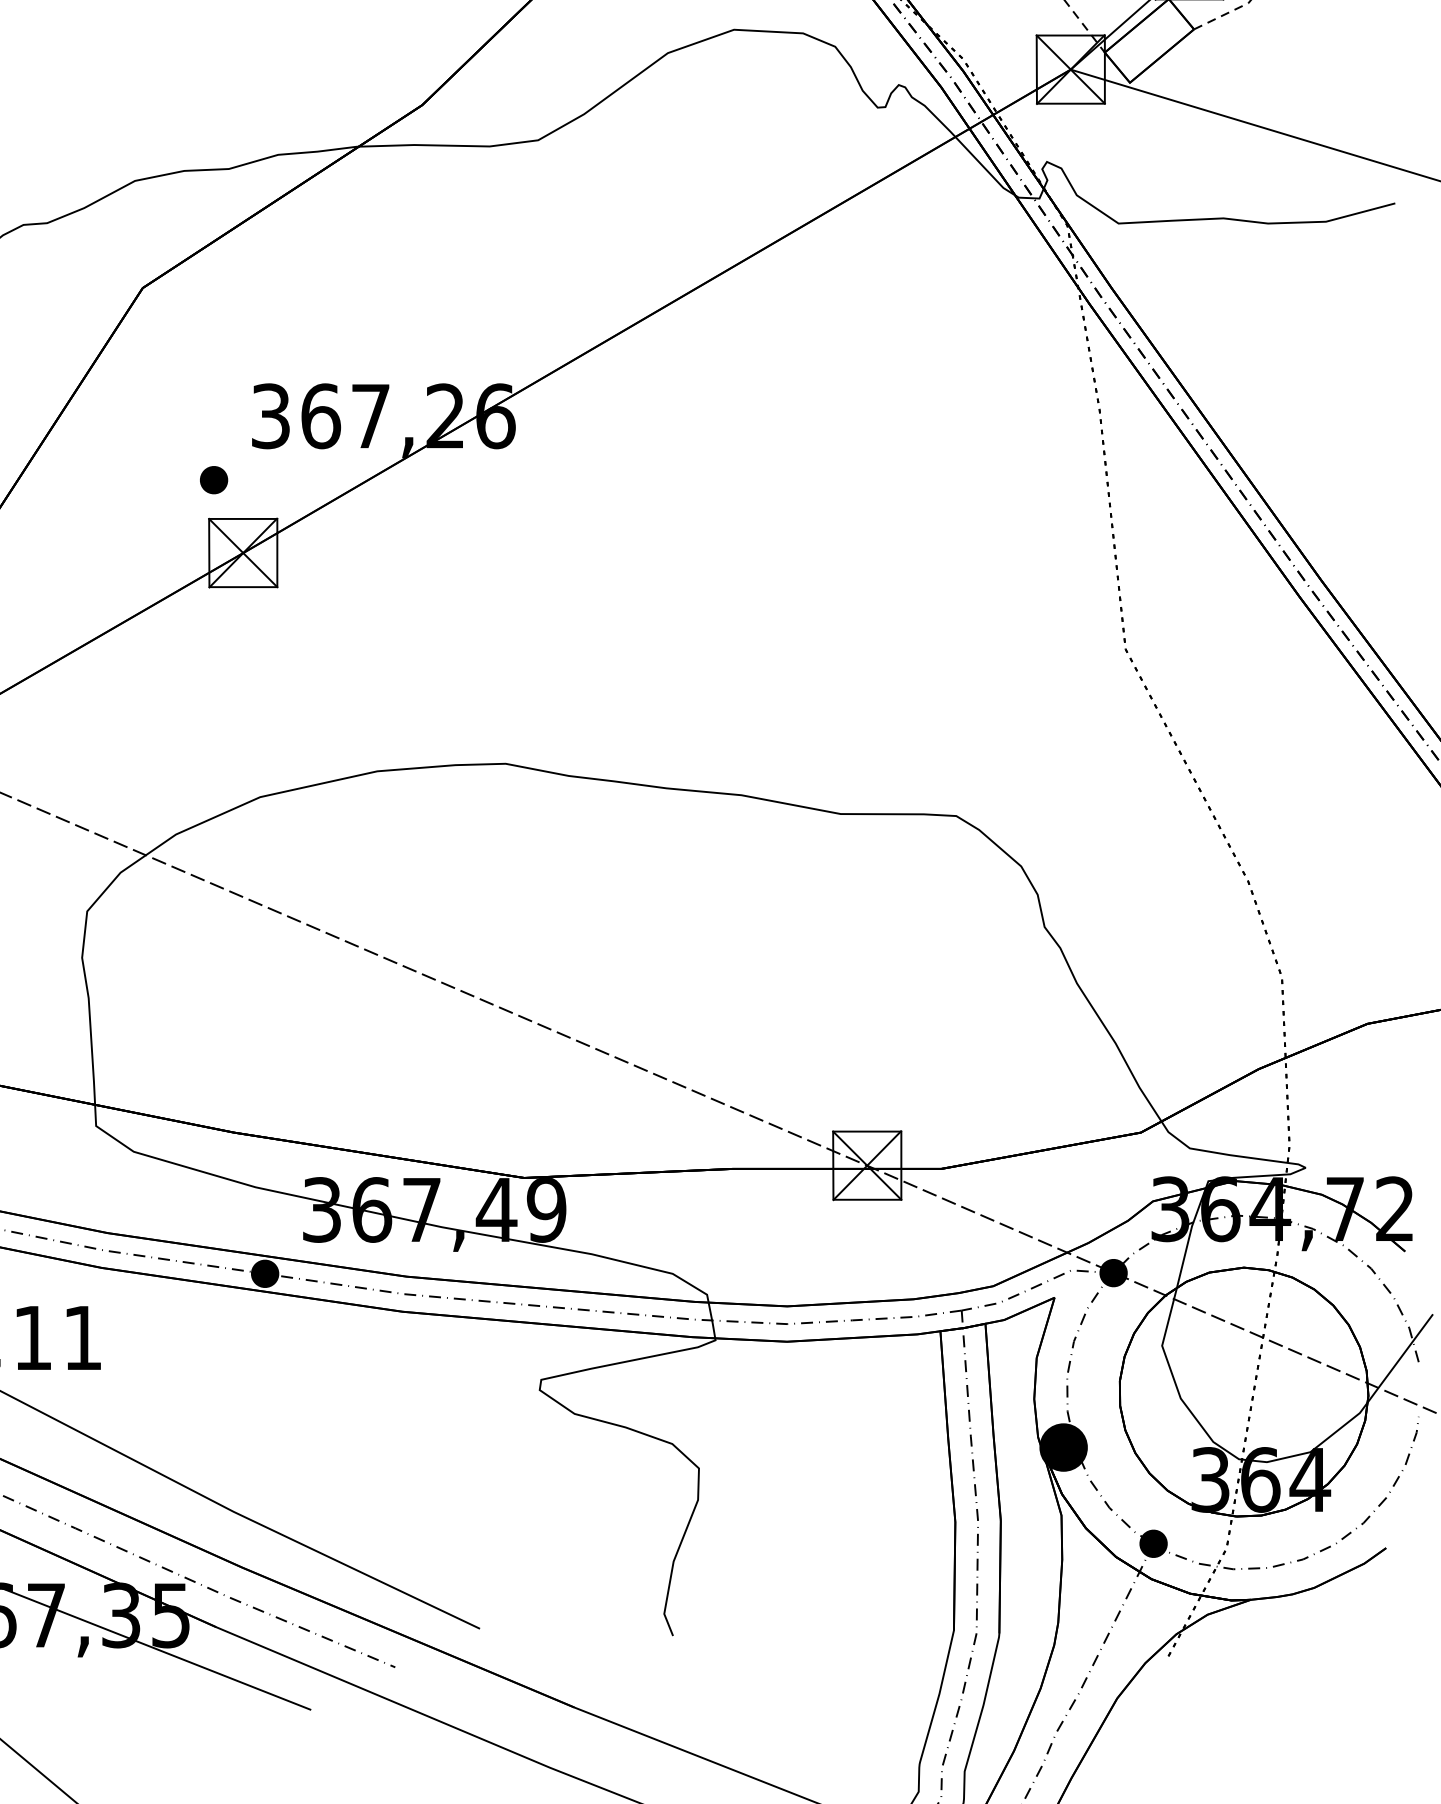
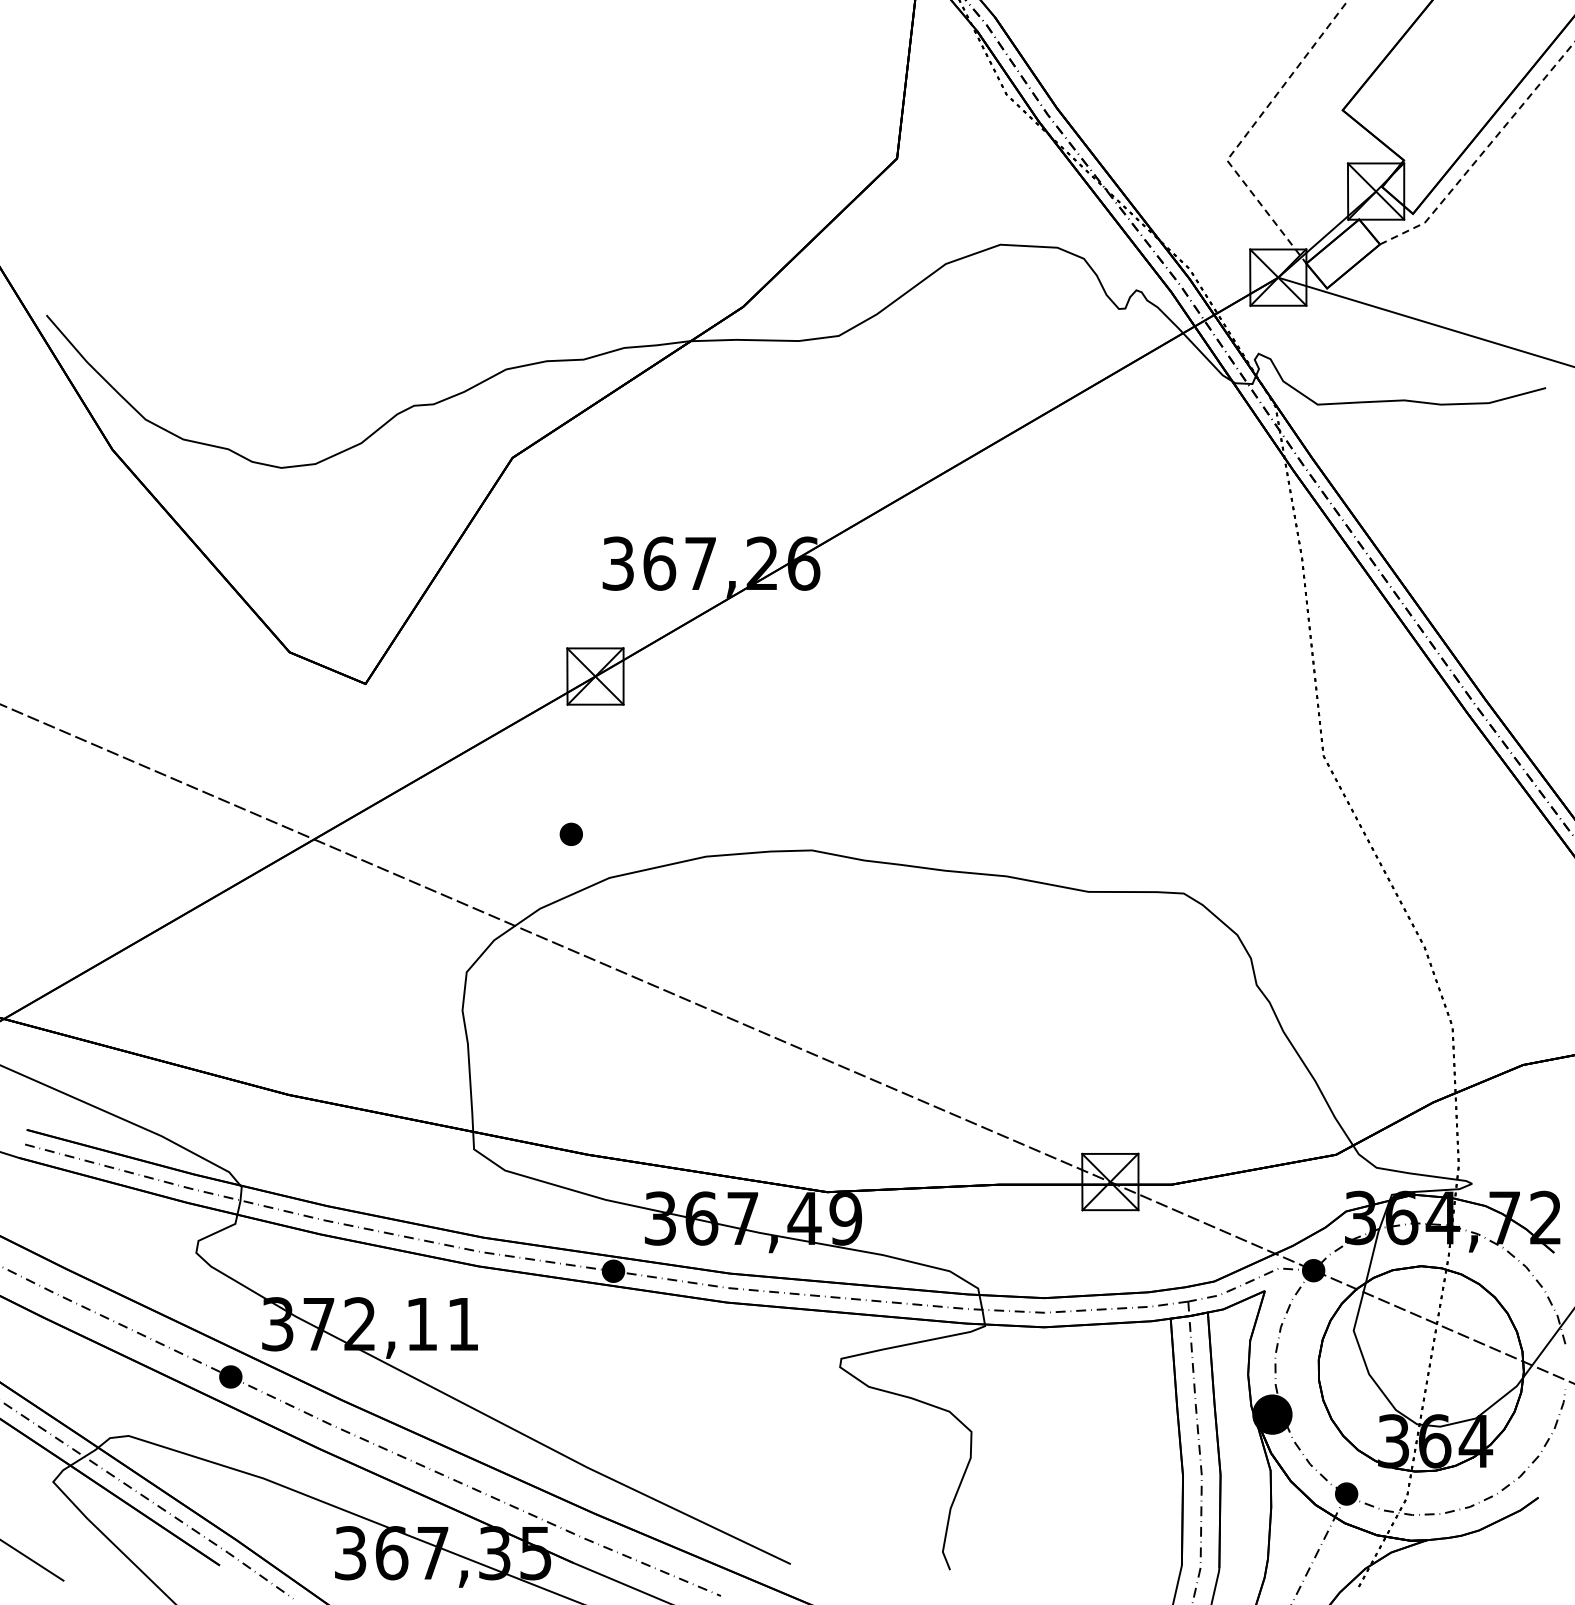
part: (213, 479) -> (570, 833), moved

